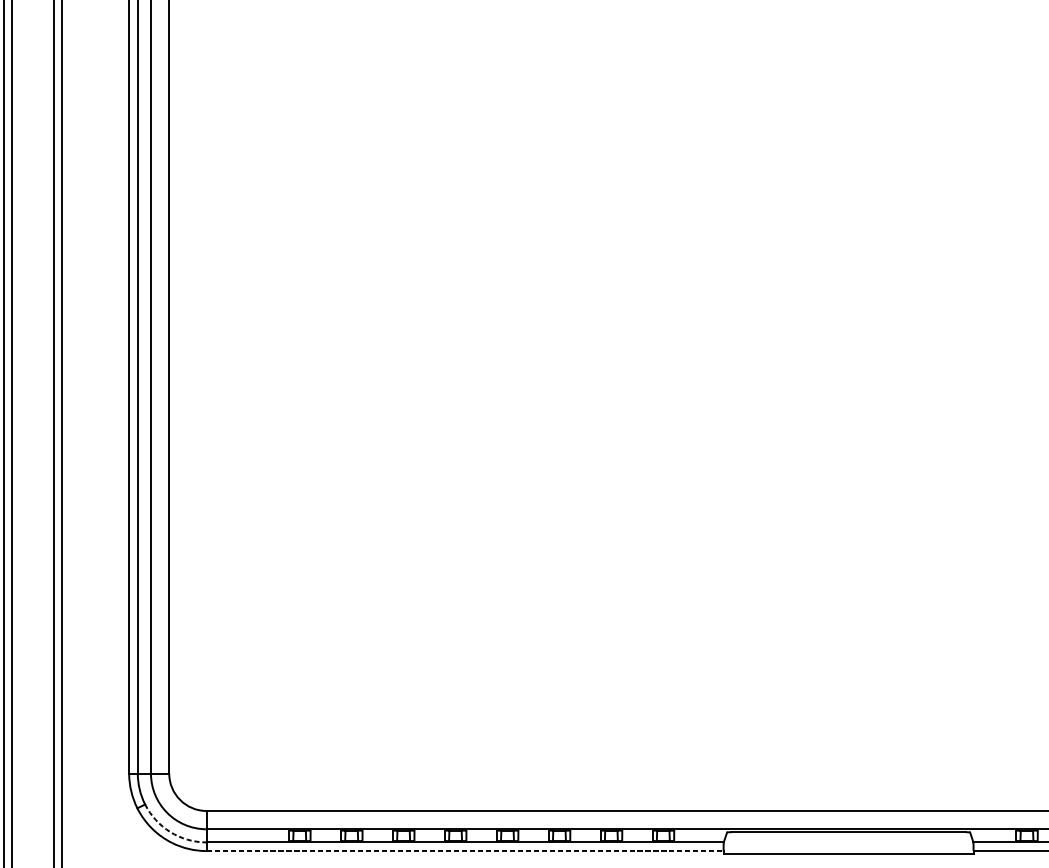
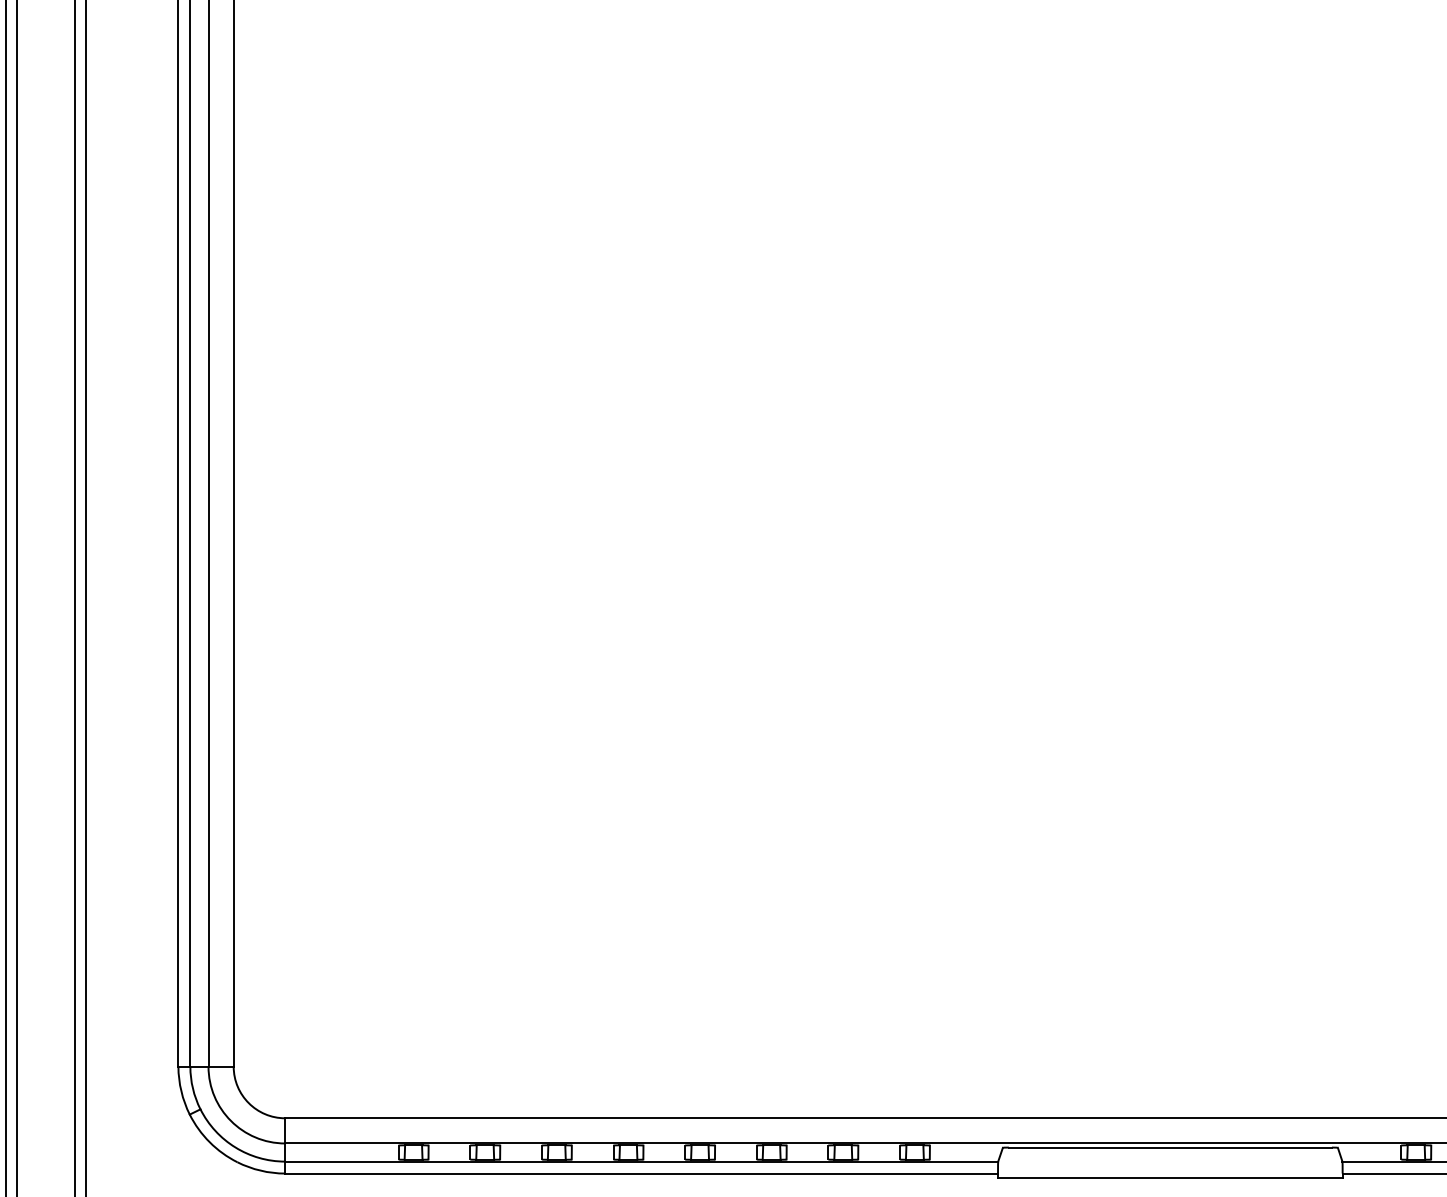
arc: (170, 832) -> (235, 1147), dashed -> solid
line: (465, 851) -> (642, 1173), dashed -> solid

